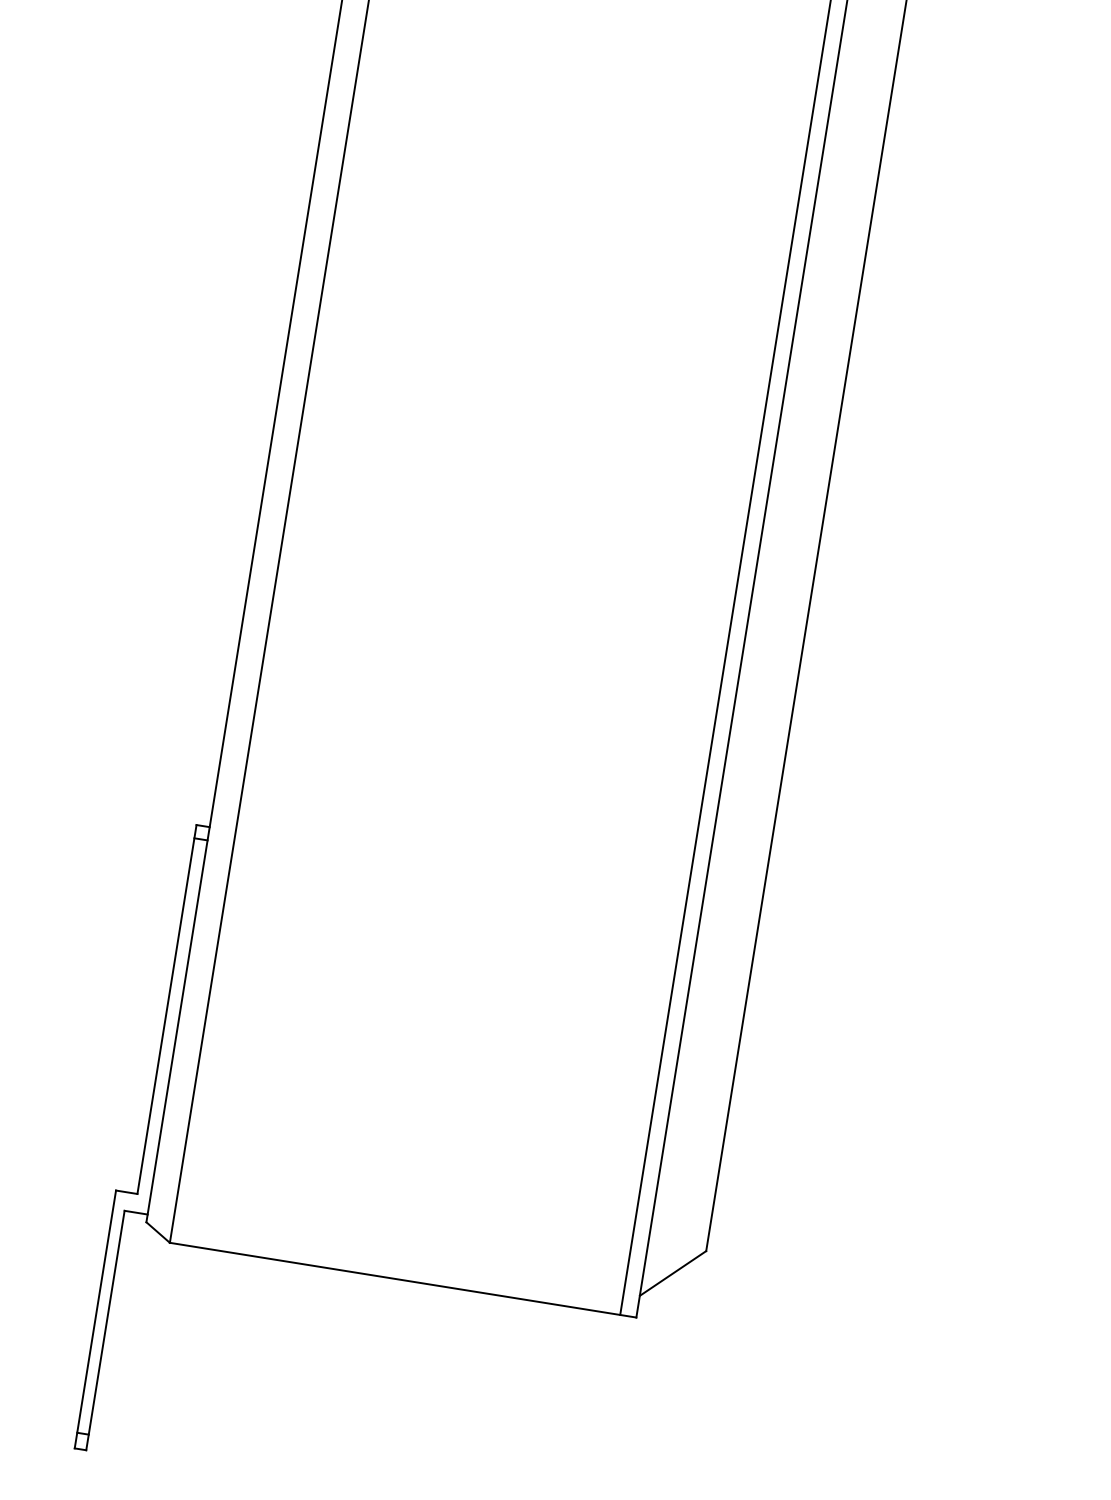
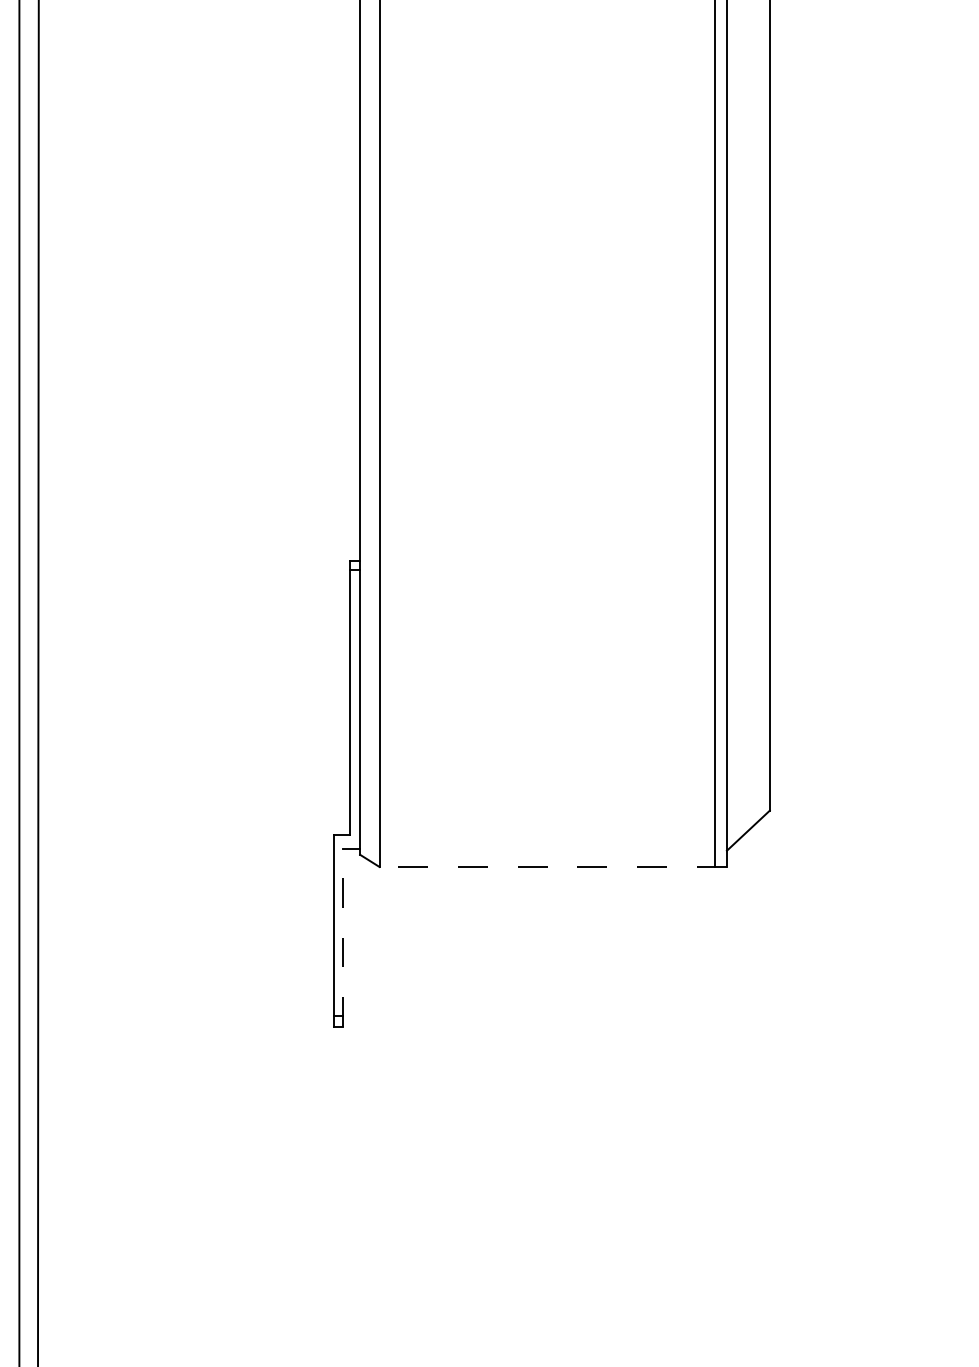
line: (403, 1279) -> (553, 866), solid -> dashed
line: (104, 1329) -> (342, 937), solid -> dashed

